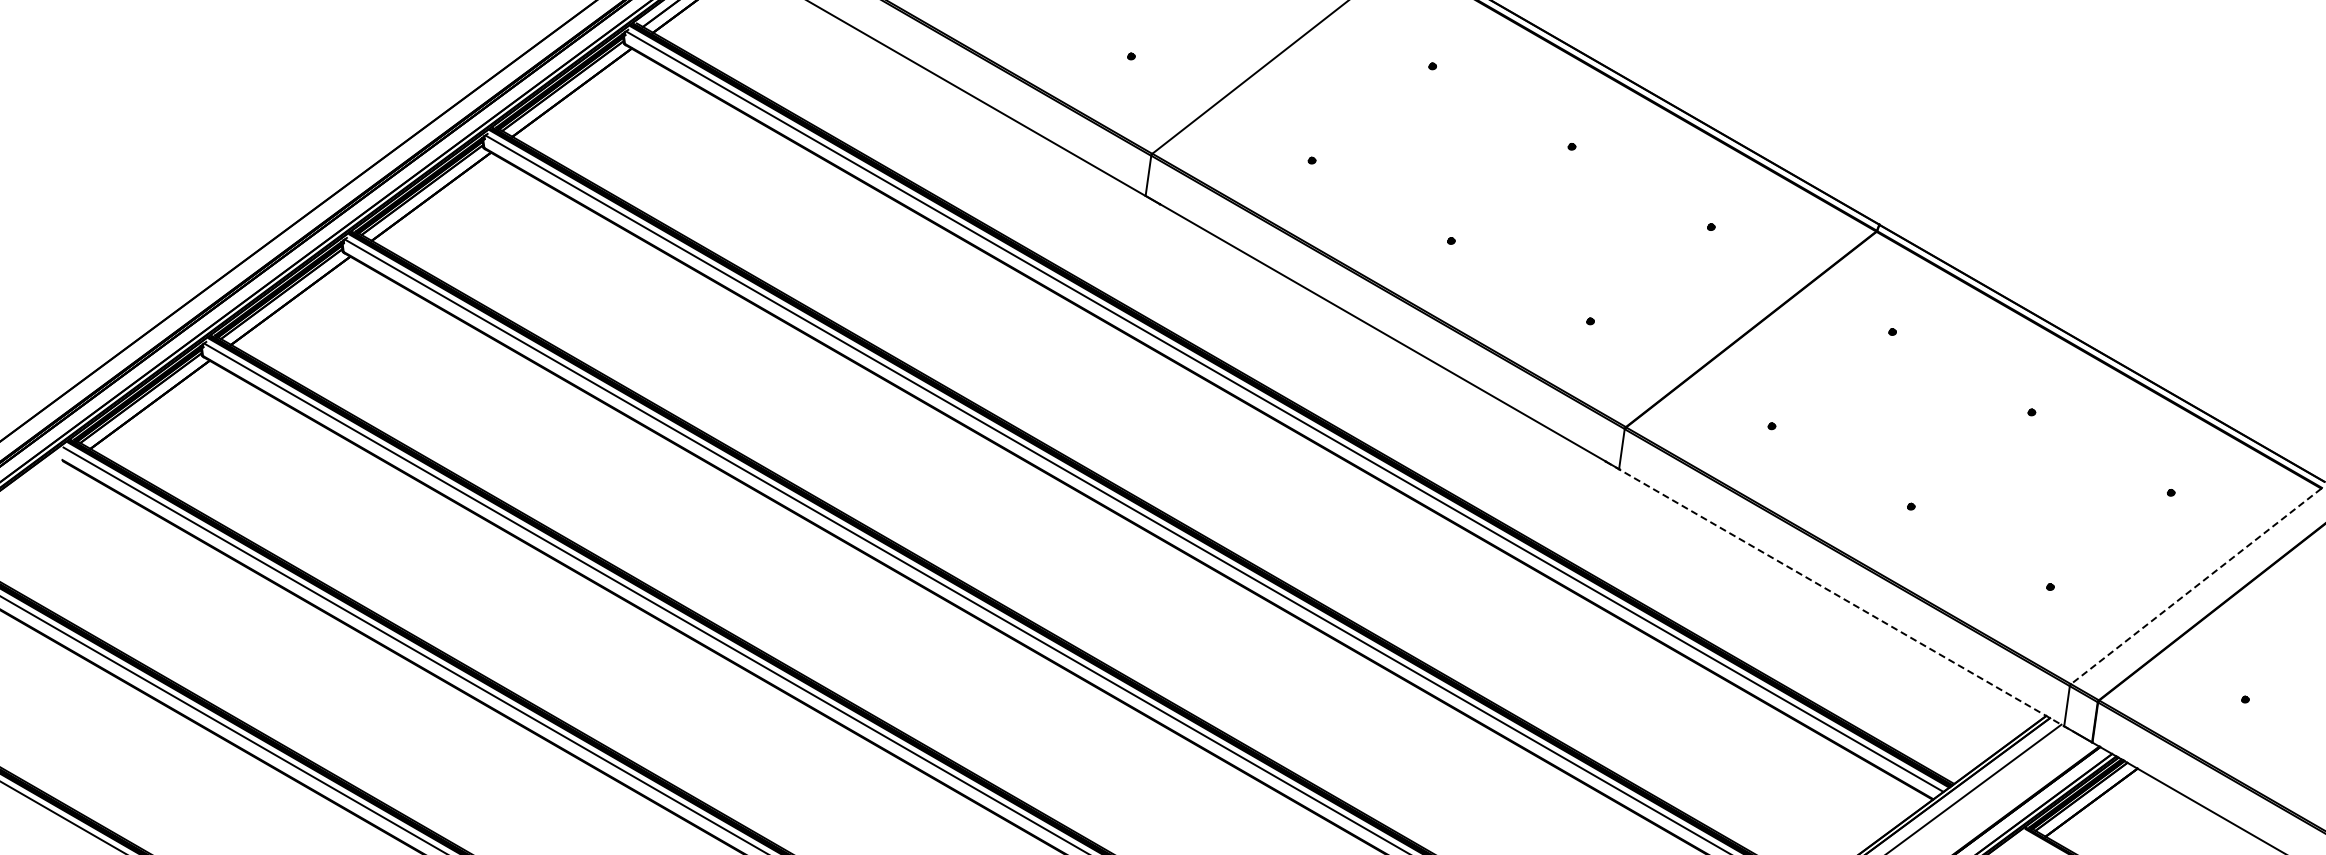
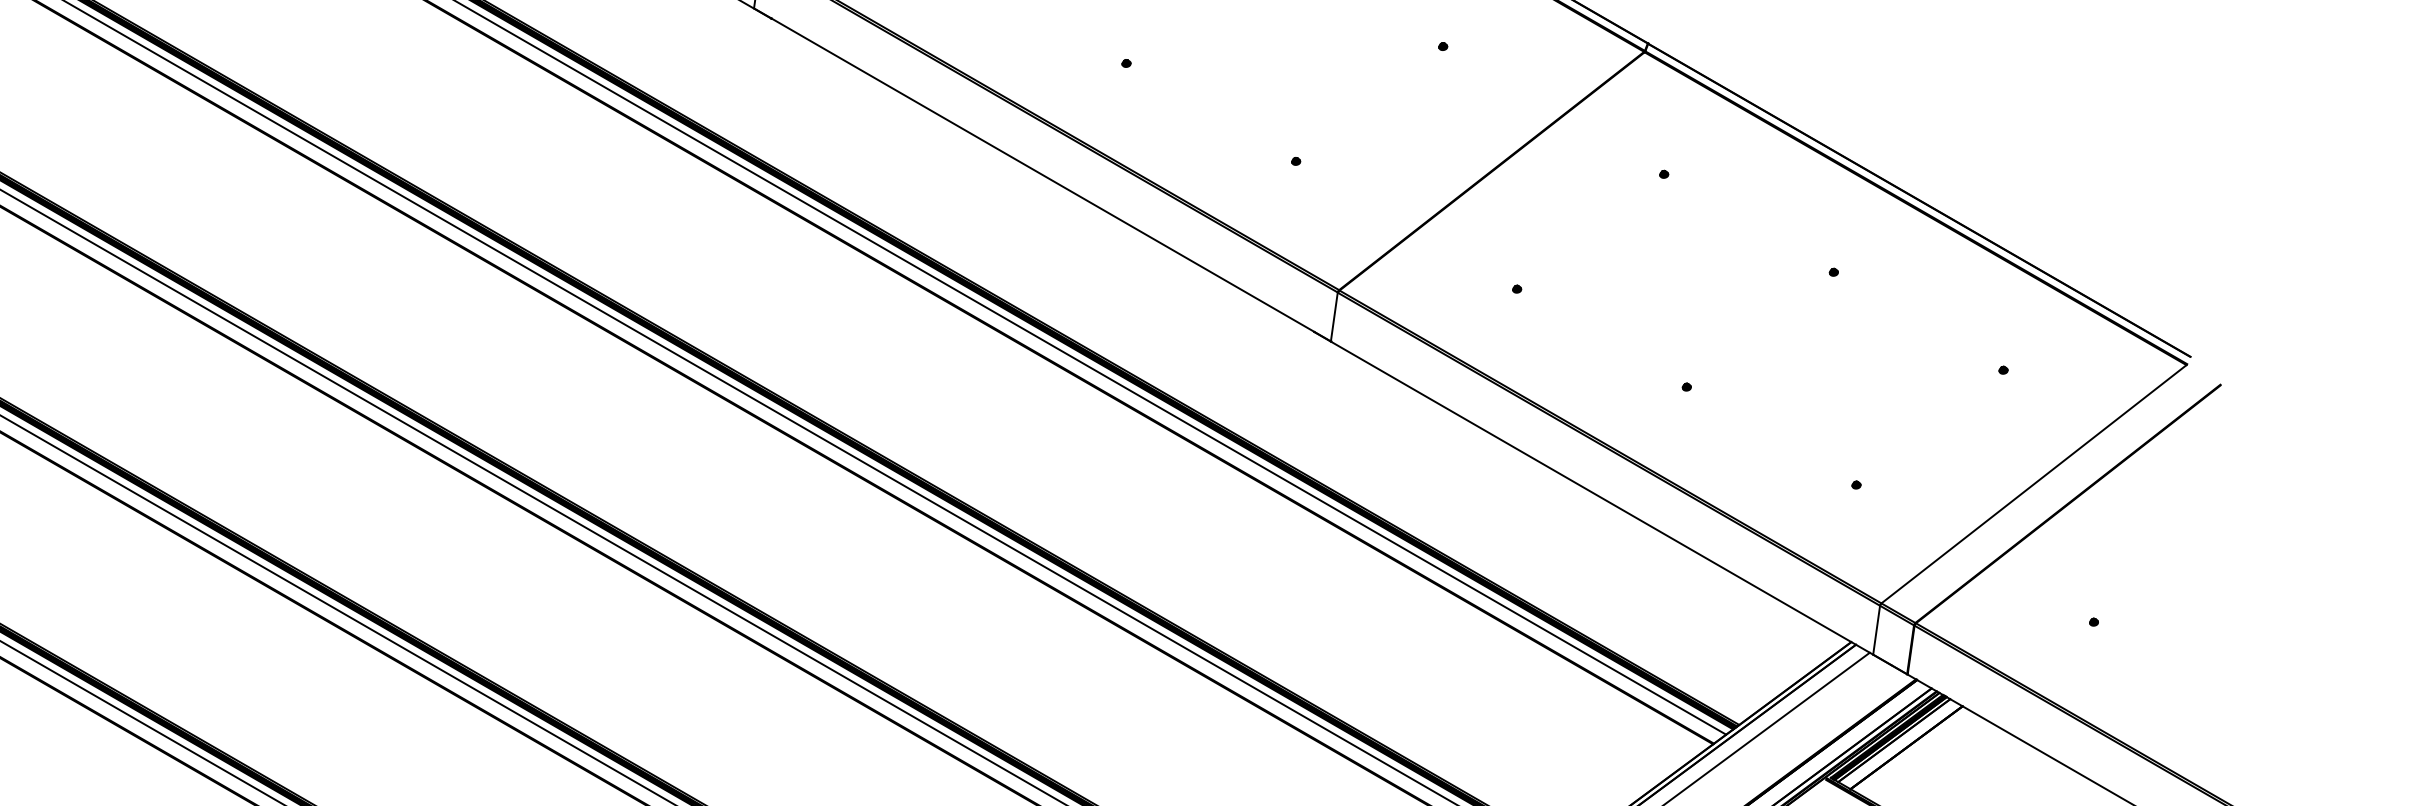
line: (2196, 586) -> (2034, 484), dashed -> solid
line: (1842, 598) -> (1603, 498), dashed -> solid

